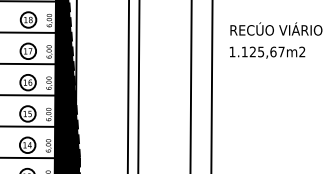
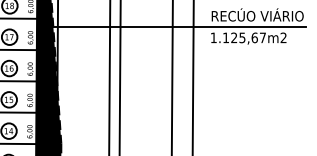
line: (195, 40) -> (176, 26), added

